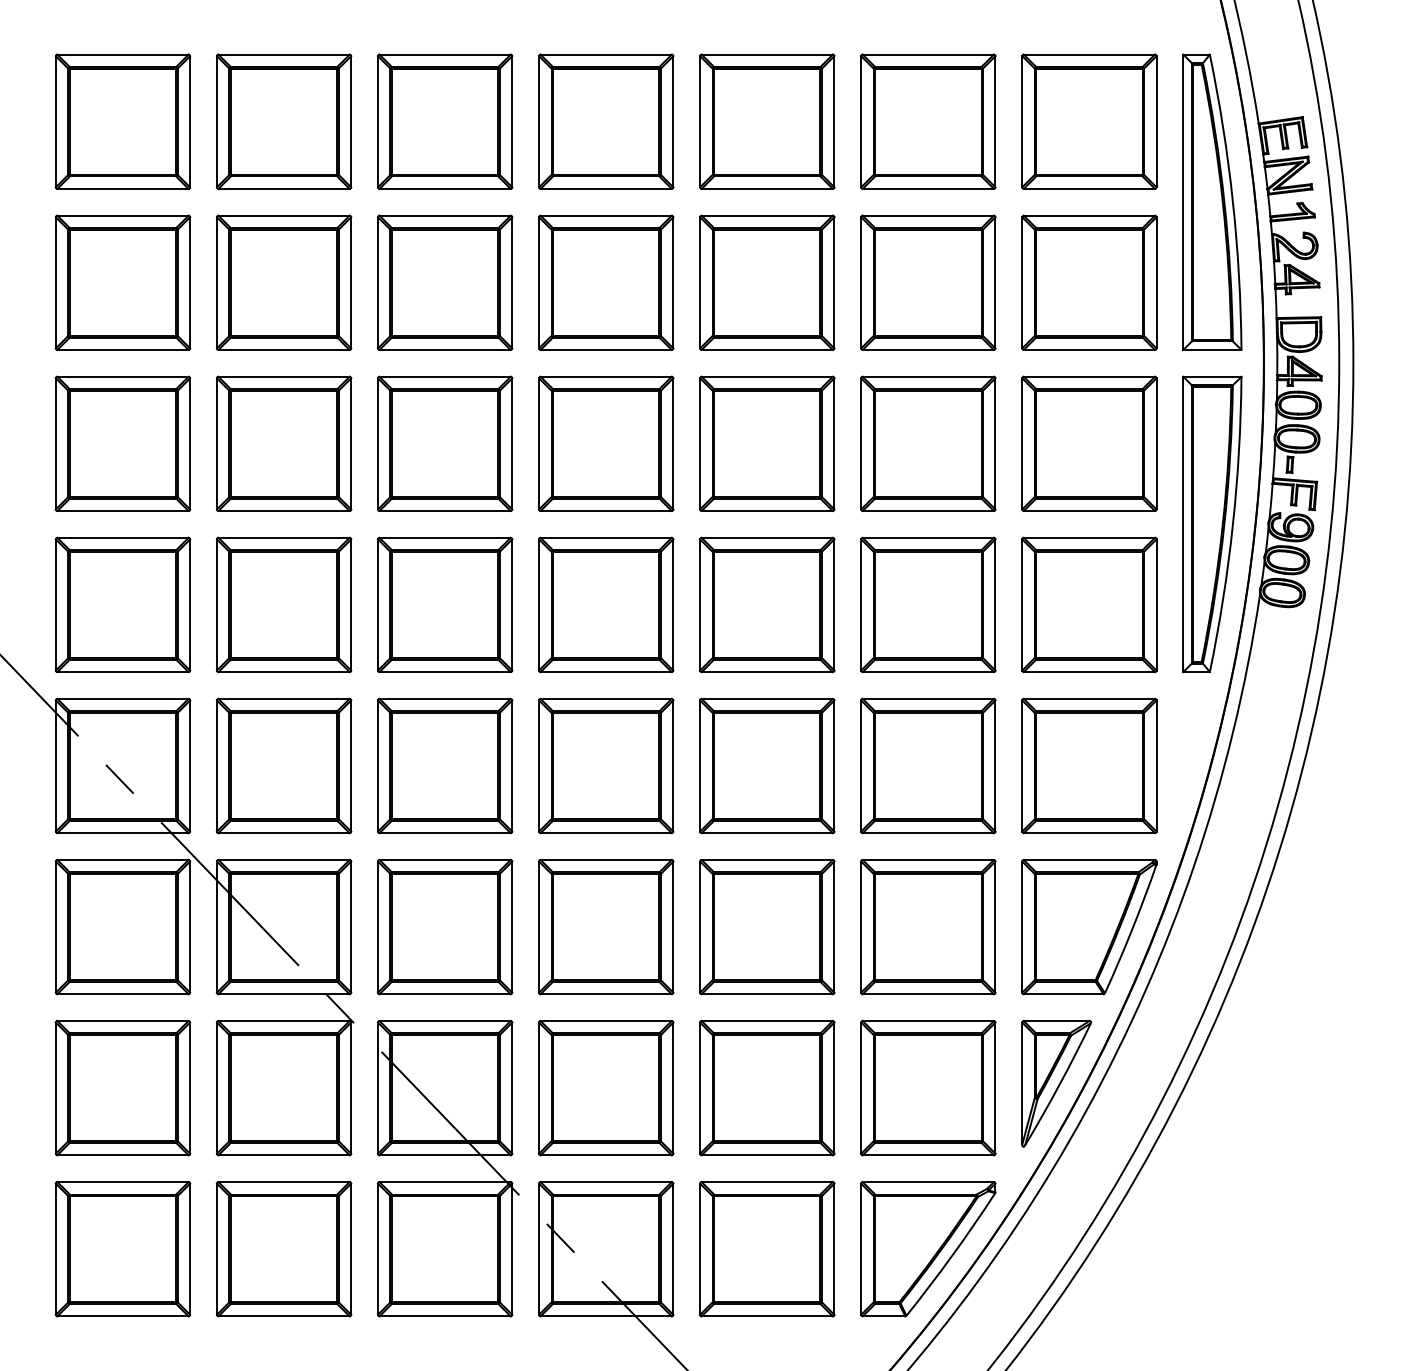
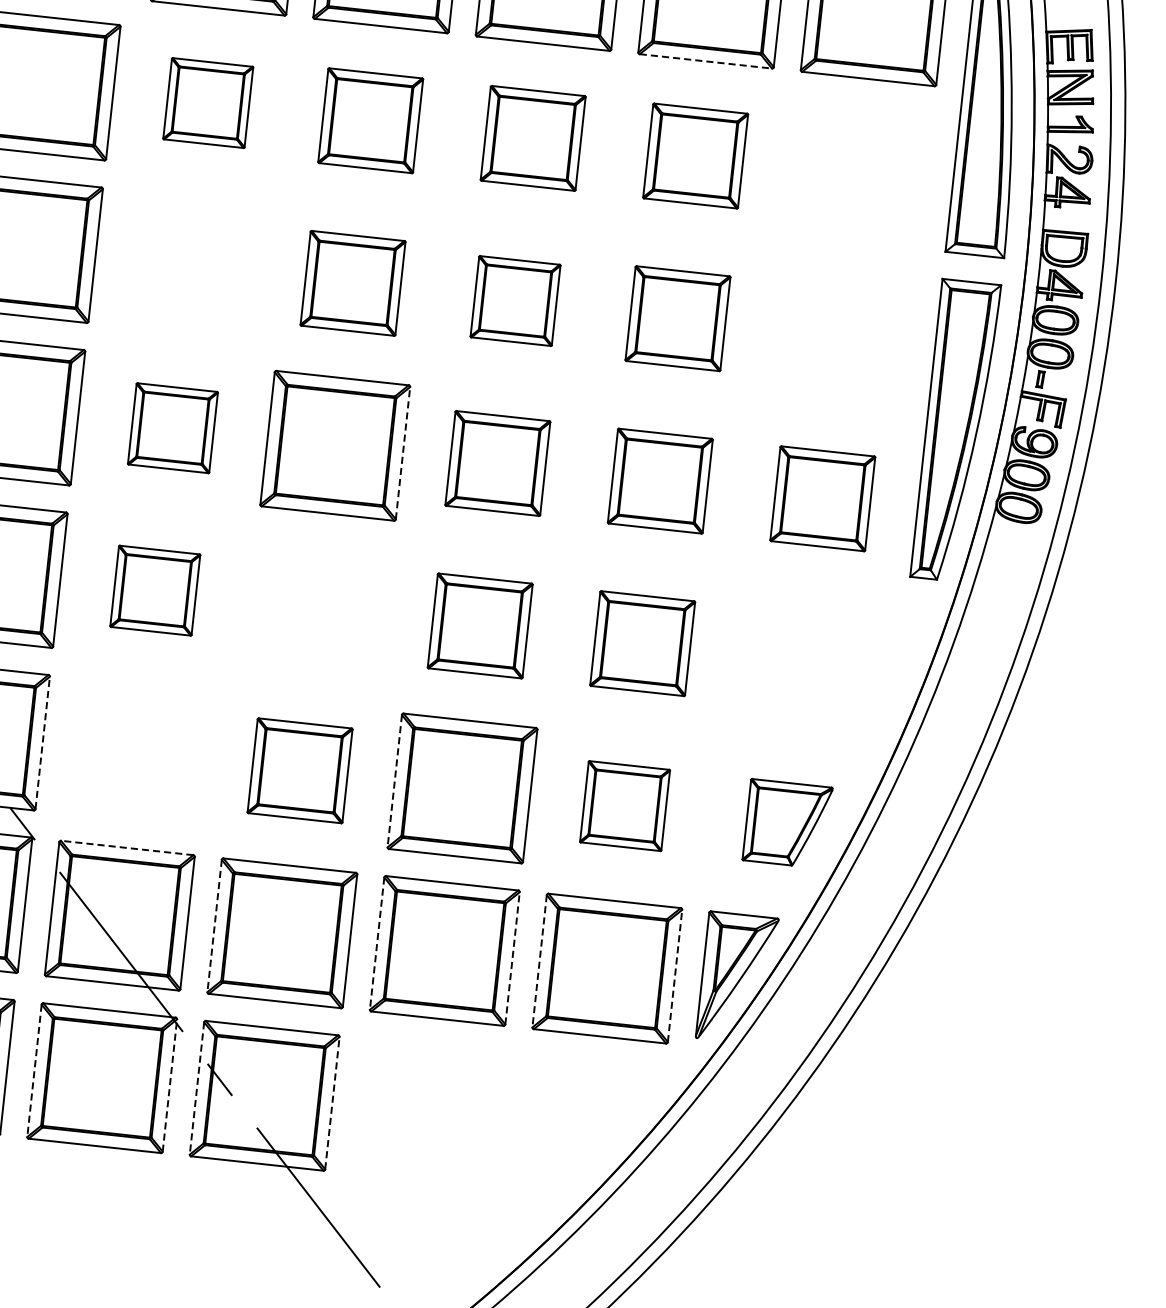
line: (928, 188) -> (706, 61), solid -> dashed
part: (445, 282) -> (208, 102), size x0.6
part: (606, 282) -> (370, 120), size x0.7
part: (767, 282) -> (533, 138), size x0.7
part: (928, 282) -> (695, 155), size x0.7
part: (1089, 282) -> (858, 173), removed
part: (445, 443) -> (190, 265), removed
part: (606, 443) -> (353, 282), size x0.7
part: (767, 443) -> (515, 300), size x0.6
part: (928, 443) -> (678, 318), size x0.7
part: (1089, 443) -> (840, 335), removed
part: (445, 604) -> (173, 427), size x0.6
line: (673, 604) -> (403, 452), solid -> dashed
part: (767, 604) -> (498, 463), size x0.7
part: (928, 604) -> (660, 480), size x0.7
part: (1089, 604) -> (822, 498), size x0.7
part: (445, 765) -> (155, 590), size x0.6
part: (606, 765) -> (318, 607), removed
part: (767, 765) -> (480, 625), size x0.7
part: (928, 765) -> (642, 643), size x0.7
part: (1089, 765) -> (805, 660), removed
part: (445, 926) -> (137, 752), removed
part: (606, 926) -> (300, 770), size x0.7
part: (928, 926) -> (625, 805), size x0.6
line: (351, 927) -> (42, 743), solid -> dashed
line: (700, 927) -> (395, 781), solid -> dashed
part: (1089, 927) -> (787, 824), size x0.6
line: (445, 1021) -> (127, 848), solid -> dashed
line: (539, 1088) -> (215, 926), solid -> dashed
line: (700, 1088) -> (377, 944), solid -> dashed
line: (834, 1088) -> (512, 958), solid -> dashed
line: (861, 1088) -> (539, 961), solid -> dashed
line: (995, 1088) -> (675, 976), solid -> dashed
line: (378, 1249) -> (34, 1071), solid -> dashed
line: (512, 1249) -> (170, 1085), solid -> dashed
line: (539, 1249) -> (197, 1088), solid -> dashed
line: (673, 1249) -> (332, 1103), solid -> dashed
part: (767, 1249) -> (427, 1113), removed
part: (928, 1249) -> (589, 1131), removed

